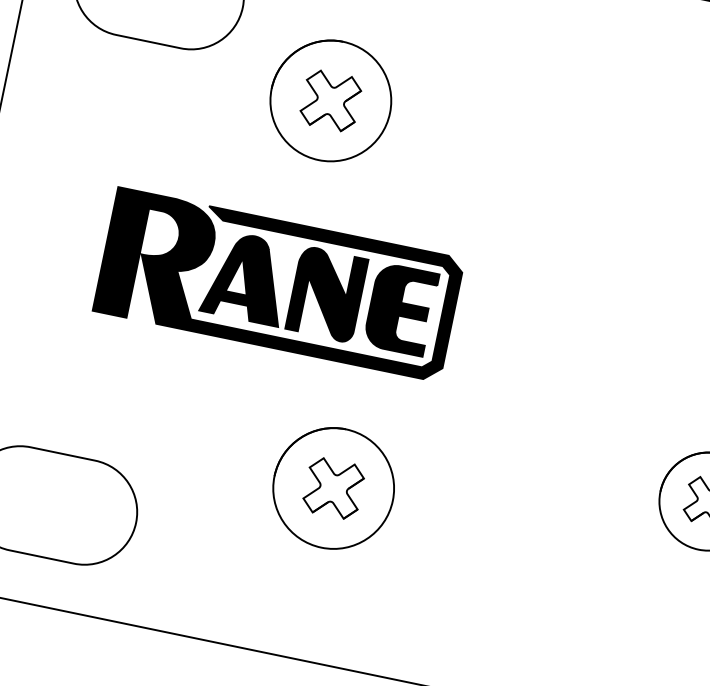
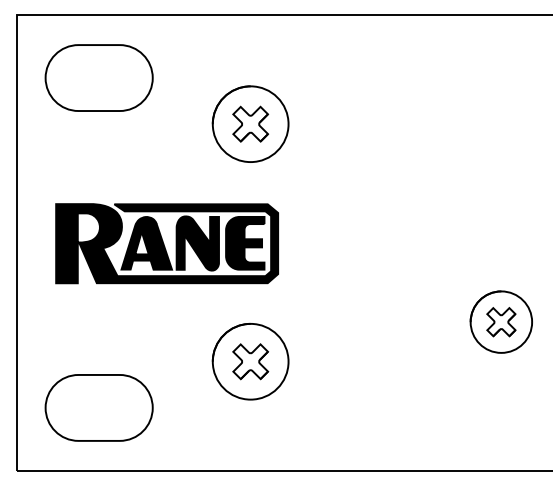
part: (330, 99) -> (250, 123), moved
part: (277, 284) -> (166, 243), moved
part: (333, 488) -> (250, 361), moved

